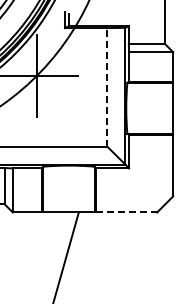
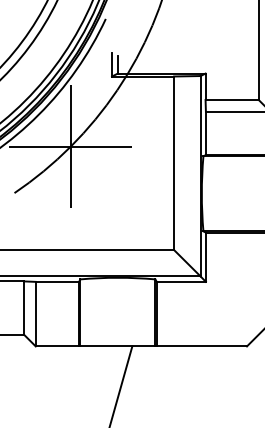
line: (107, 86) -> (174, 161), dashed -> solid
line: (126, 212) -> (202, 346), dashed -> solid

